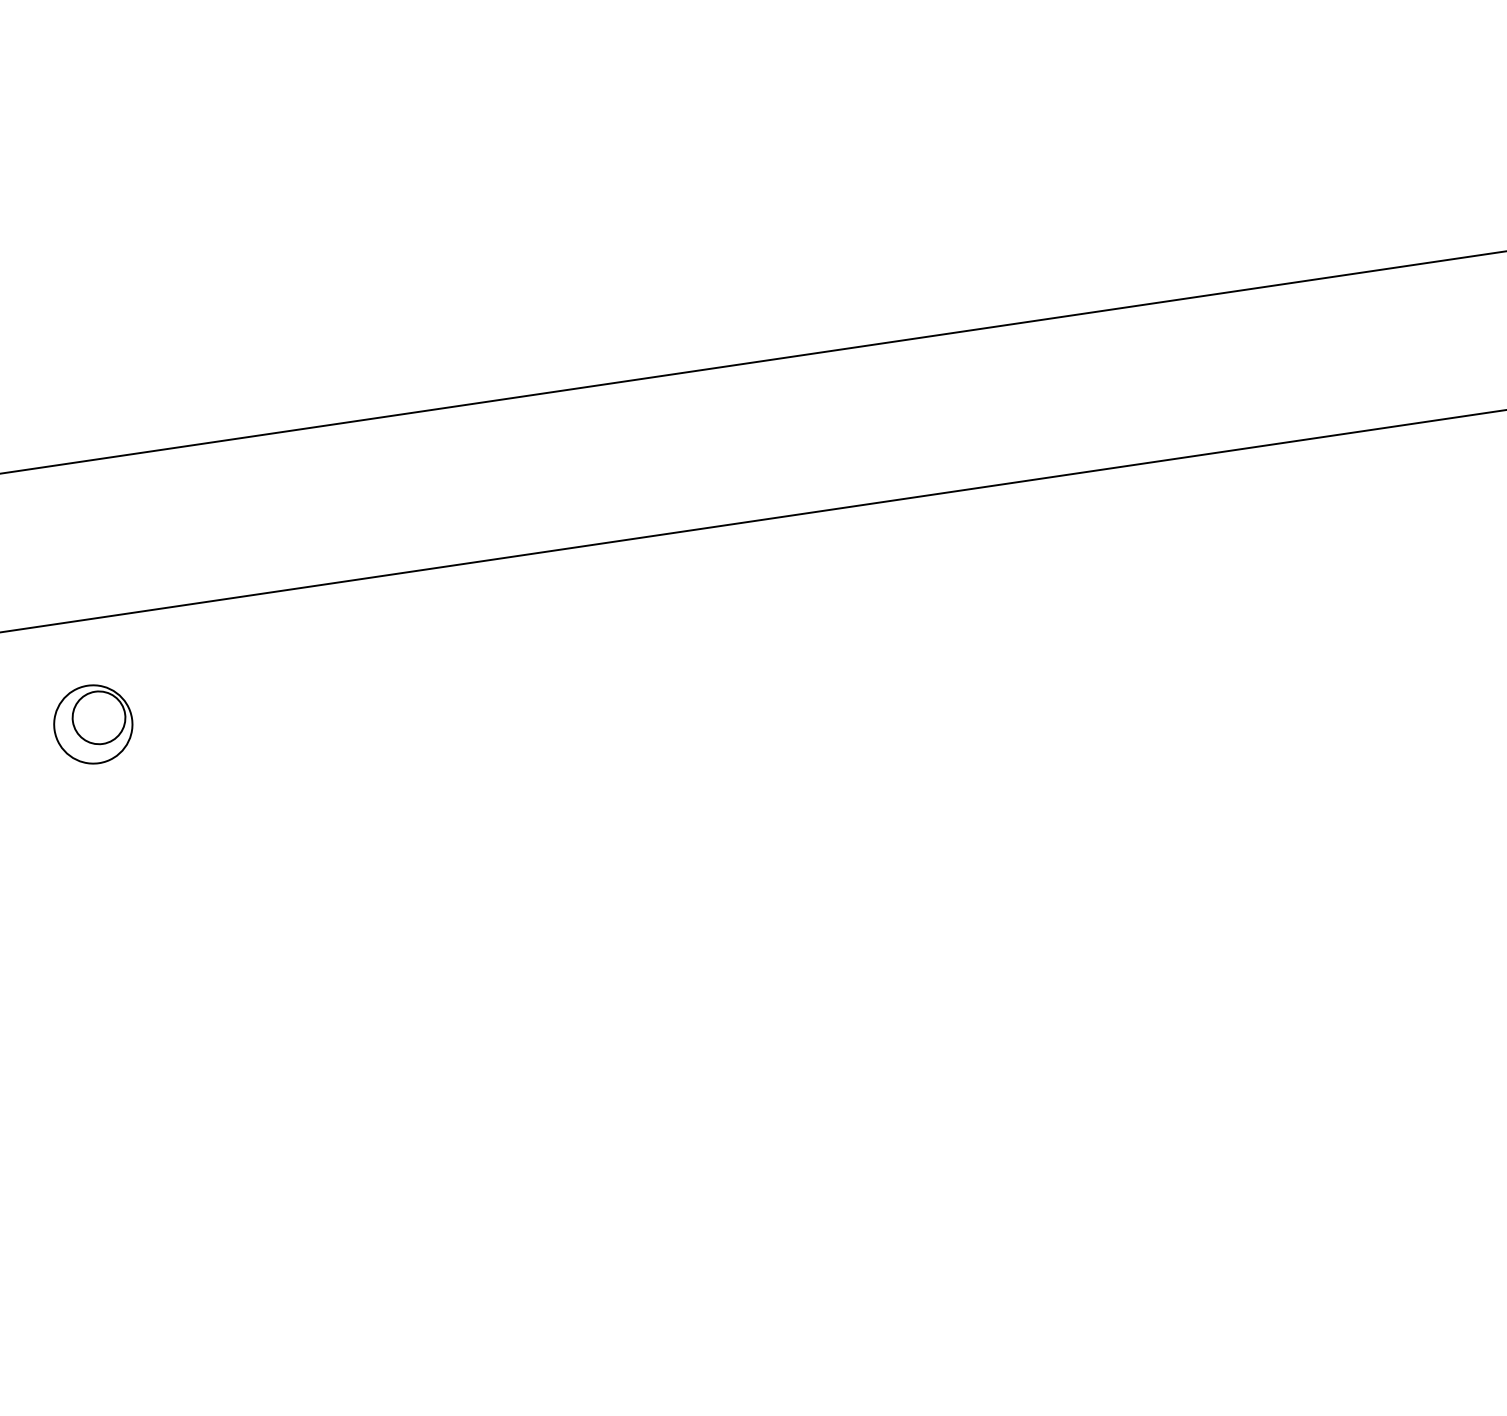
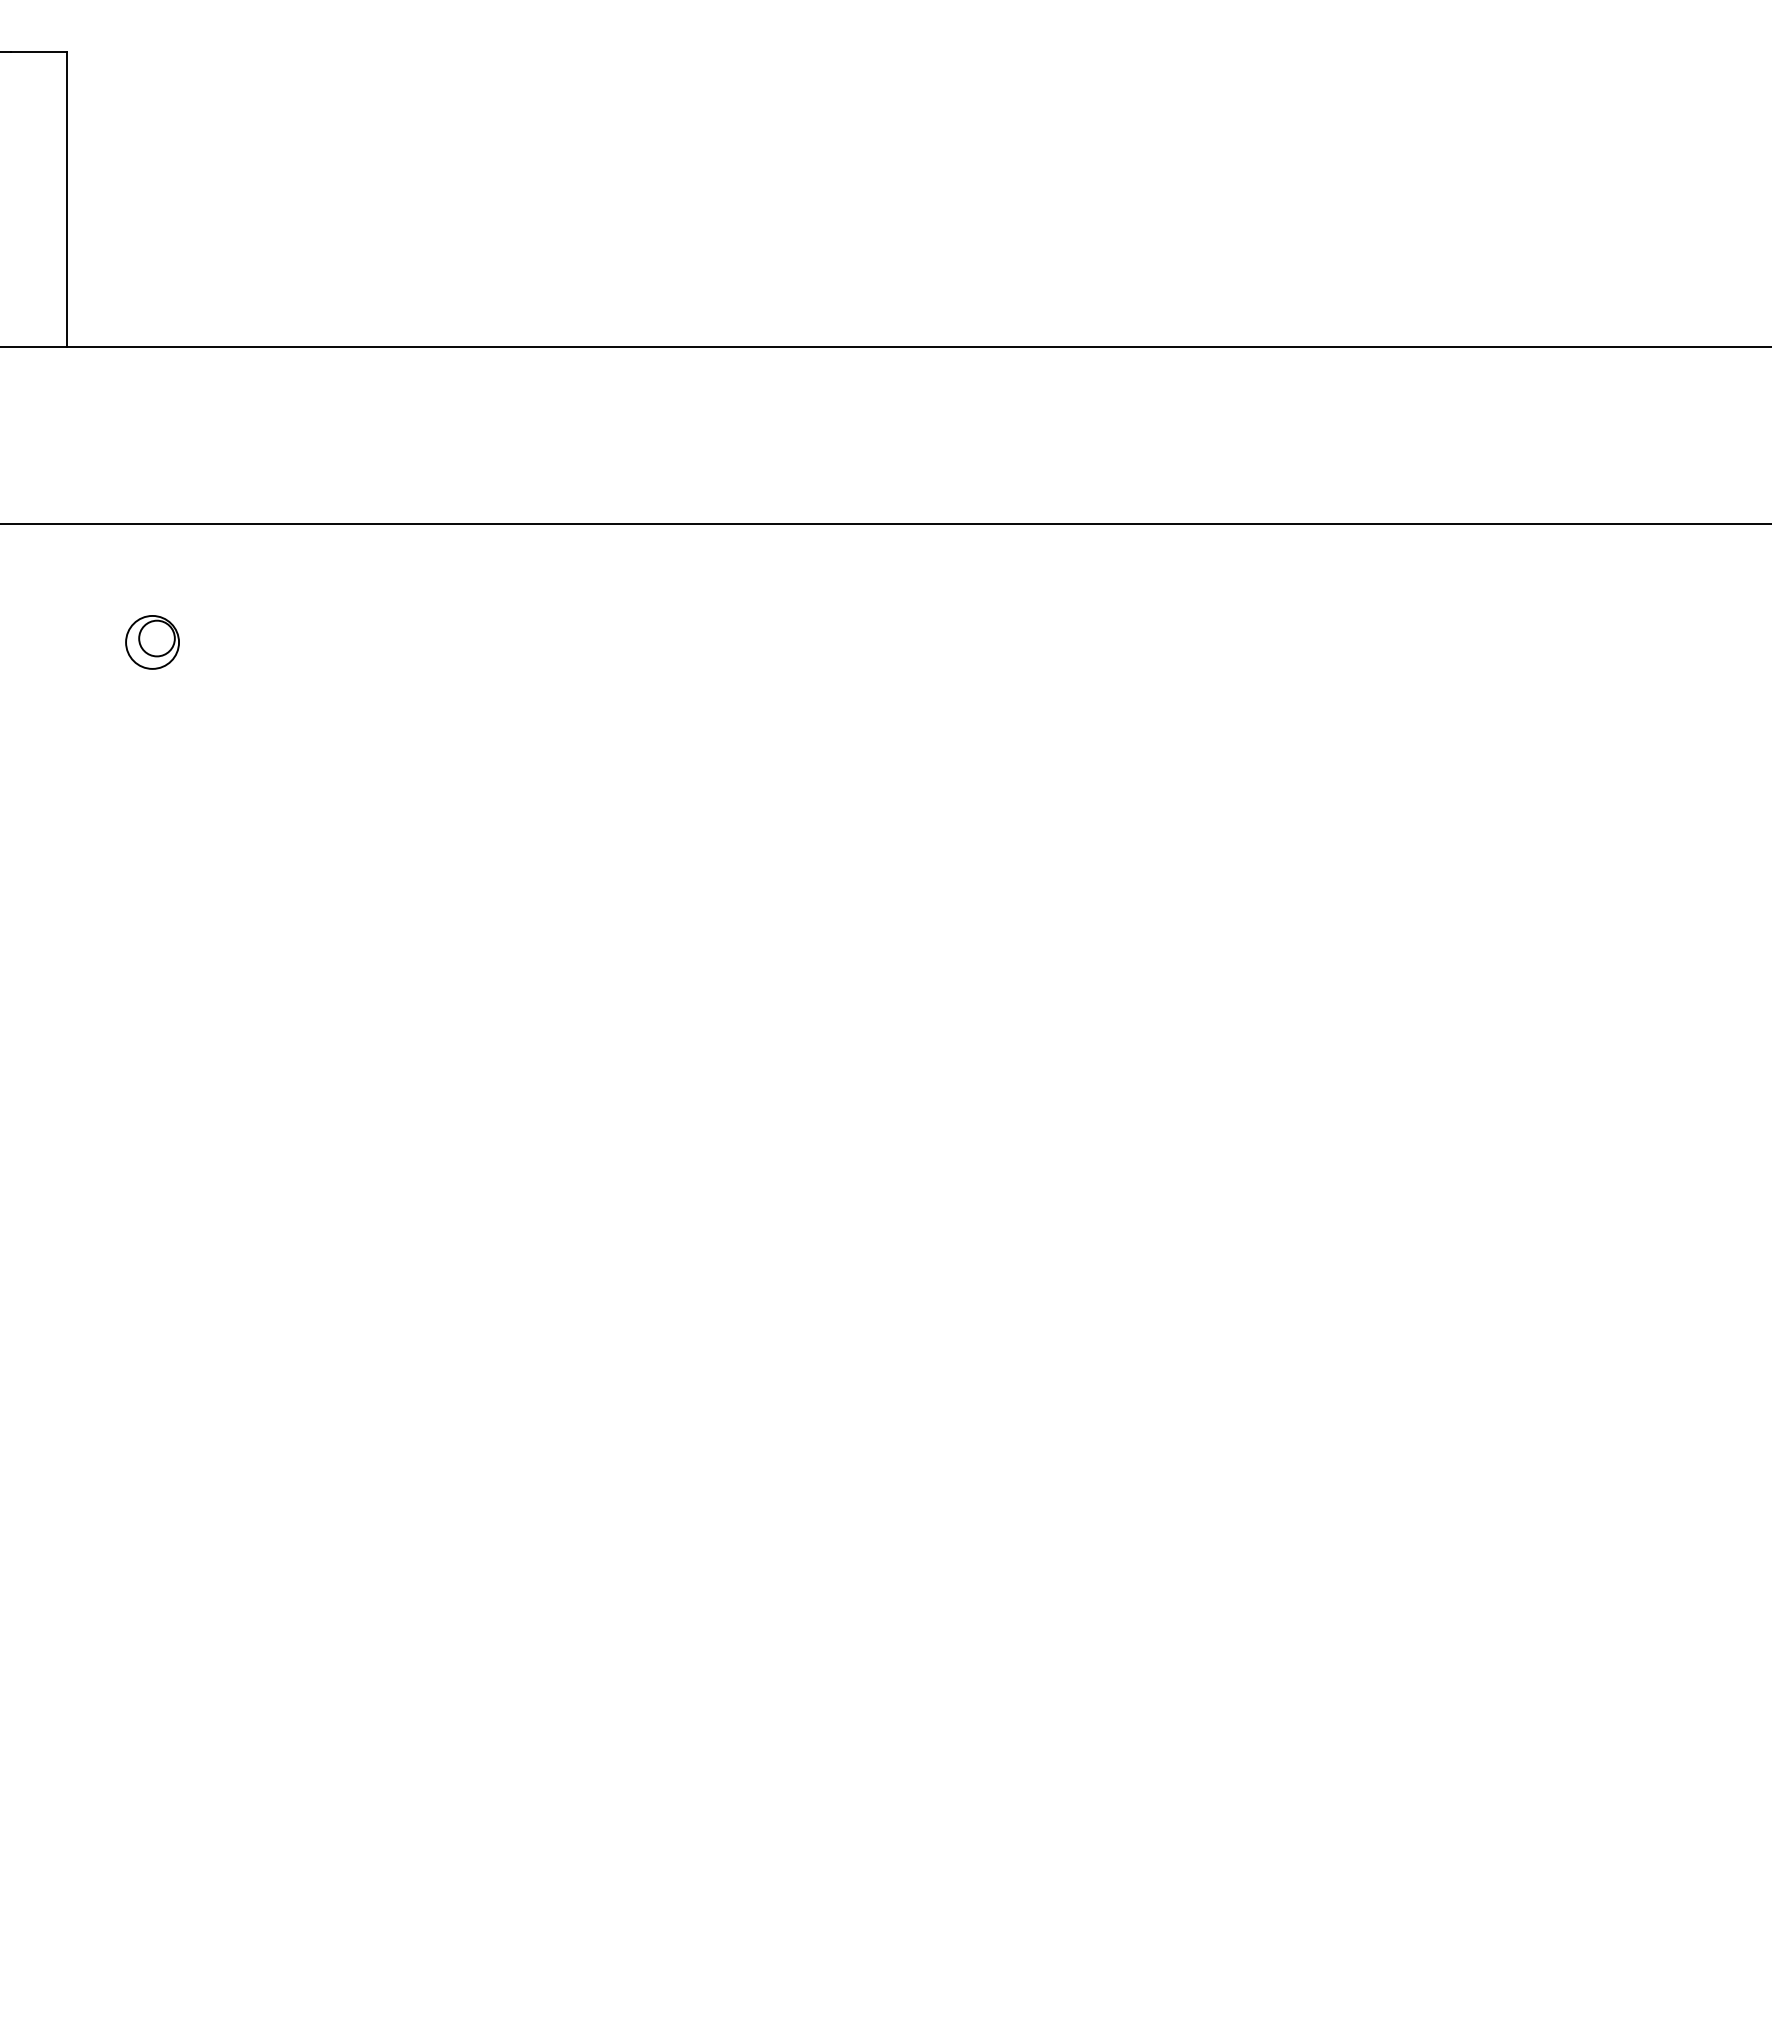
part: (93, 724) -> (152, 642), size x0.6

